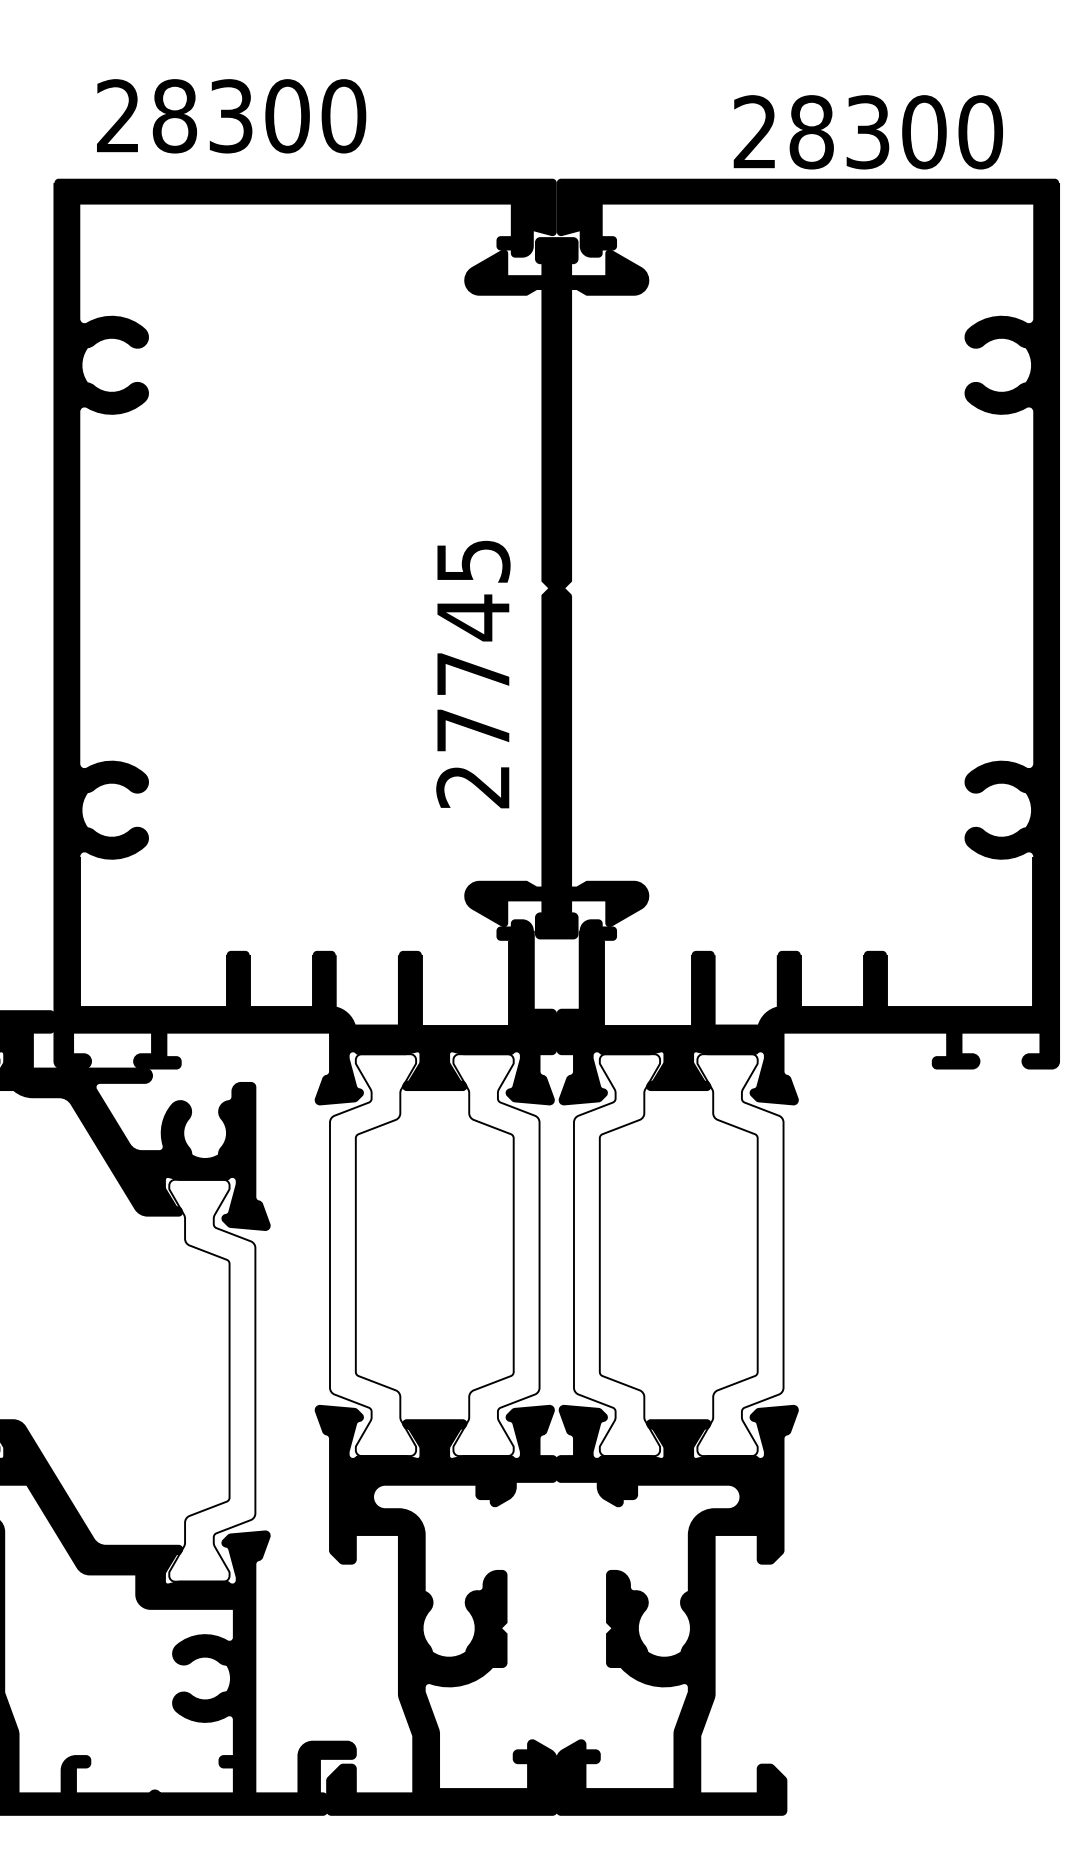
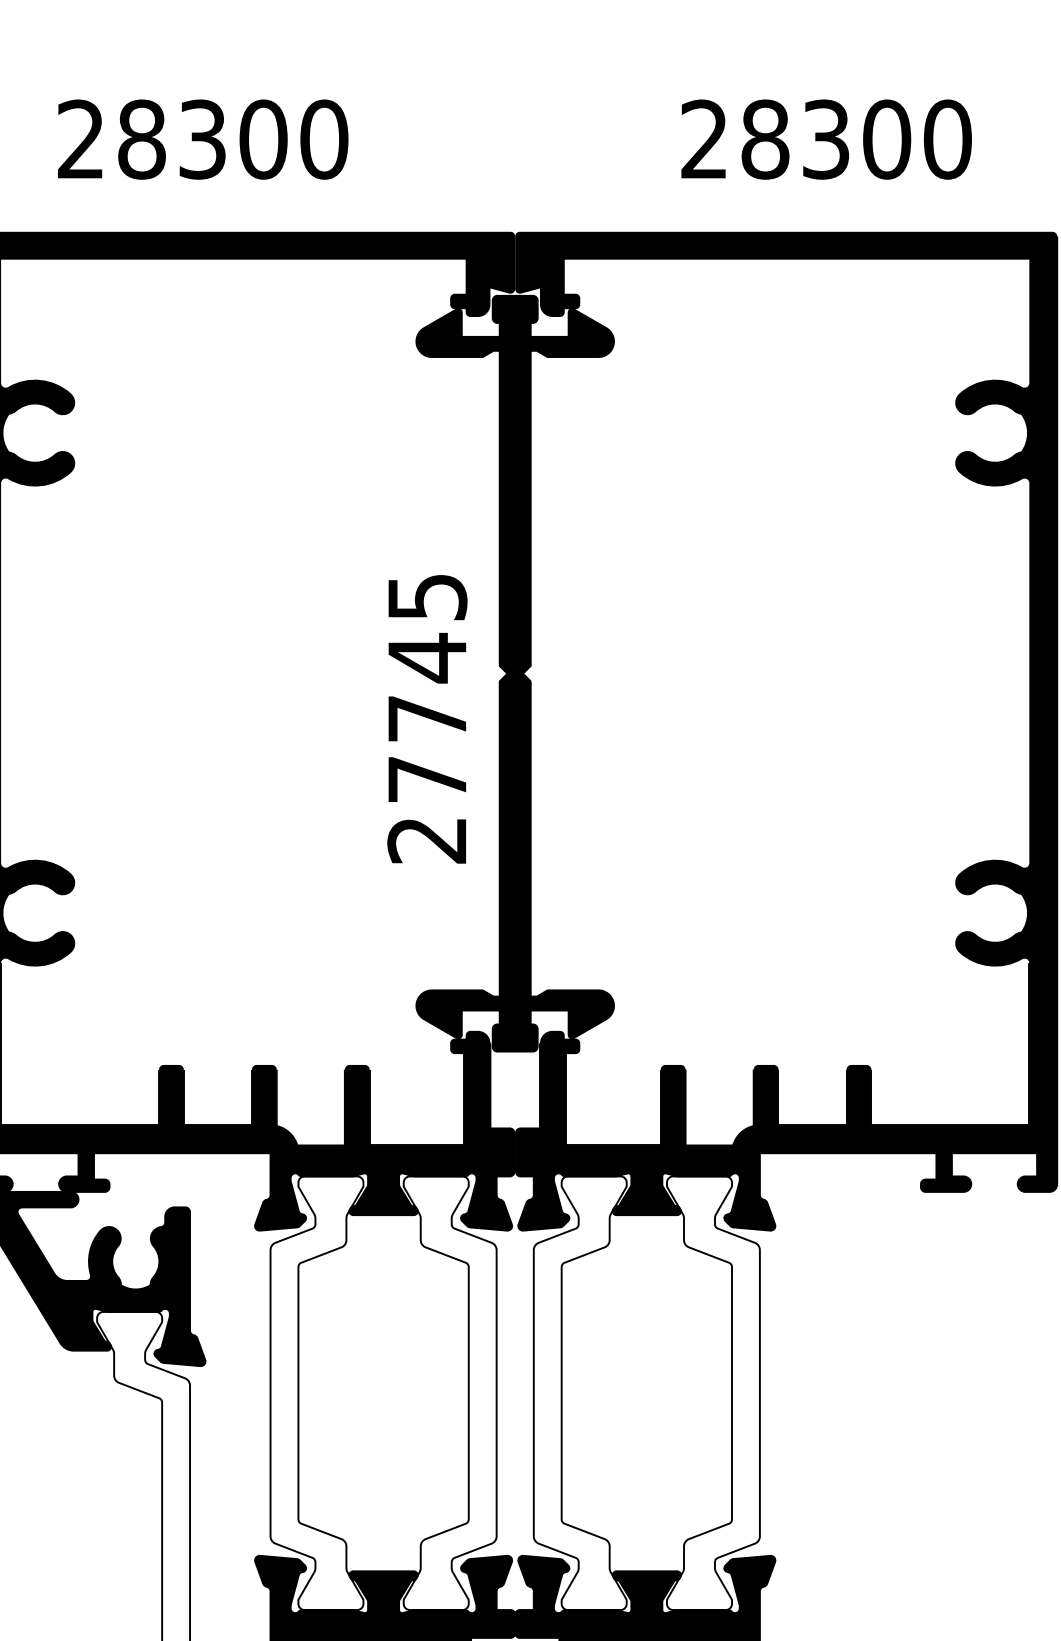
text: (231, 116) -> (203, 139), moved
text: (867, 132) -> (825, 139), moved
text: (473, 674) -> (427, 719), moved

